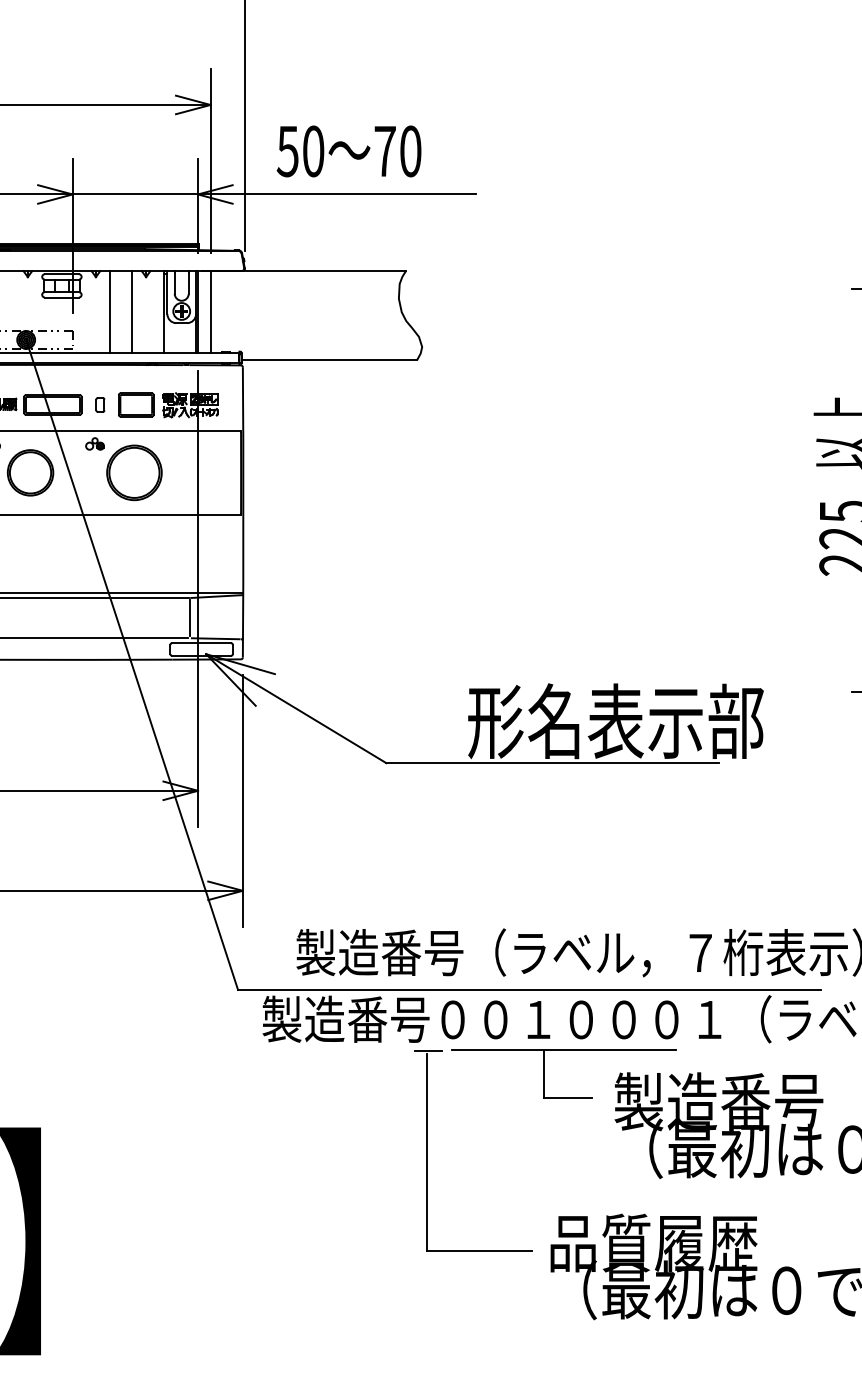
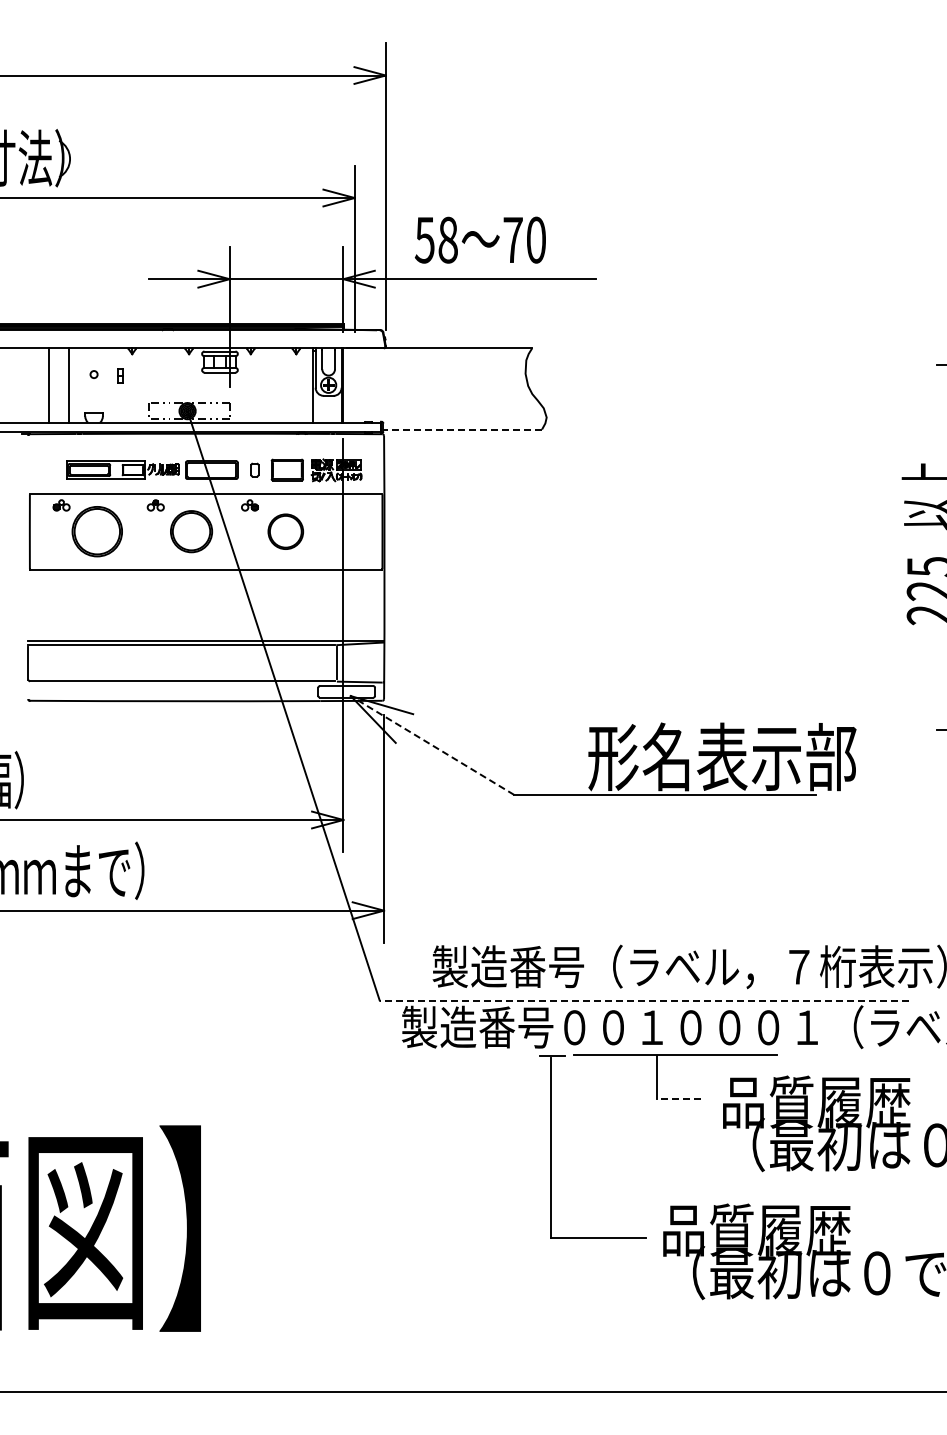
text: (312, 150) -> (447, 239), 50 -> 58
line: (109, 311) -> (263, 385), removed
line: (131, 311) -> (283, 385), removed
line: (210, 311) -> (354, 385), removed
line: (329, 360) -> (462, 429), solid -> dashed
part: (134, 472) -> (285, 531), size x0.7
line: (296, 708) -> (432, 745), solid -> dashed
line: (528, 989) -> (643, 1000), solid -> dashed
line: (567, 1097) -> (678, 1098), solid -> dashed
text: (718, 1101) -> (815, 1101), 製造番号 -> 品質履歴

